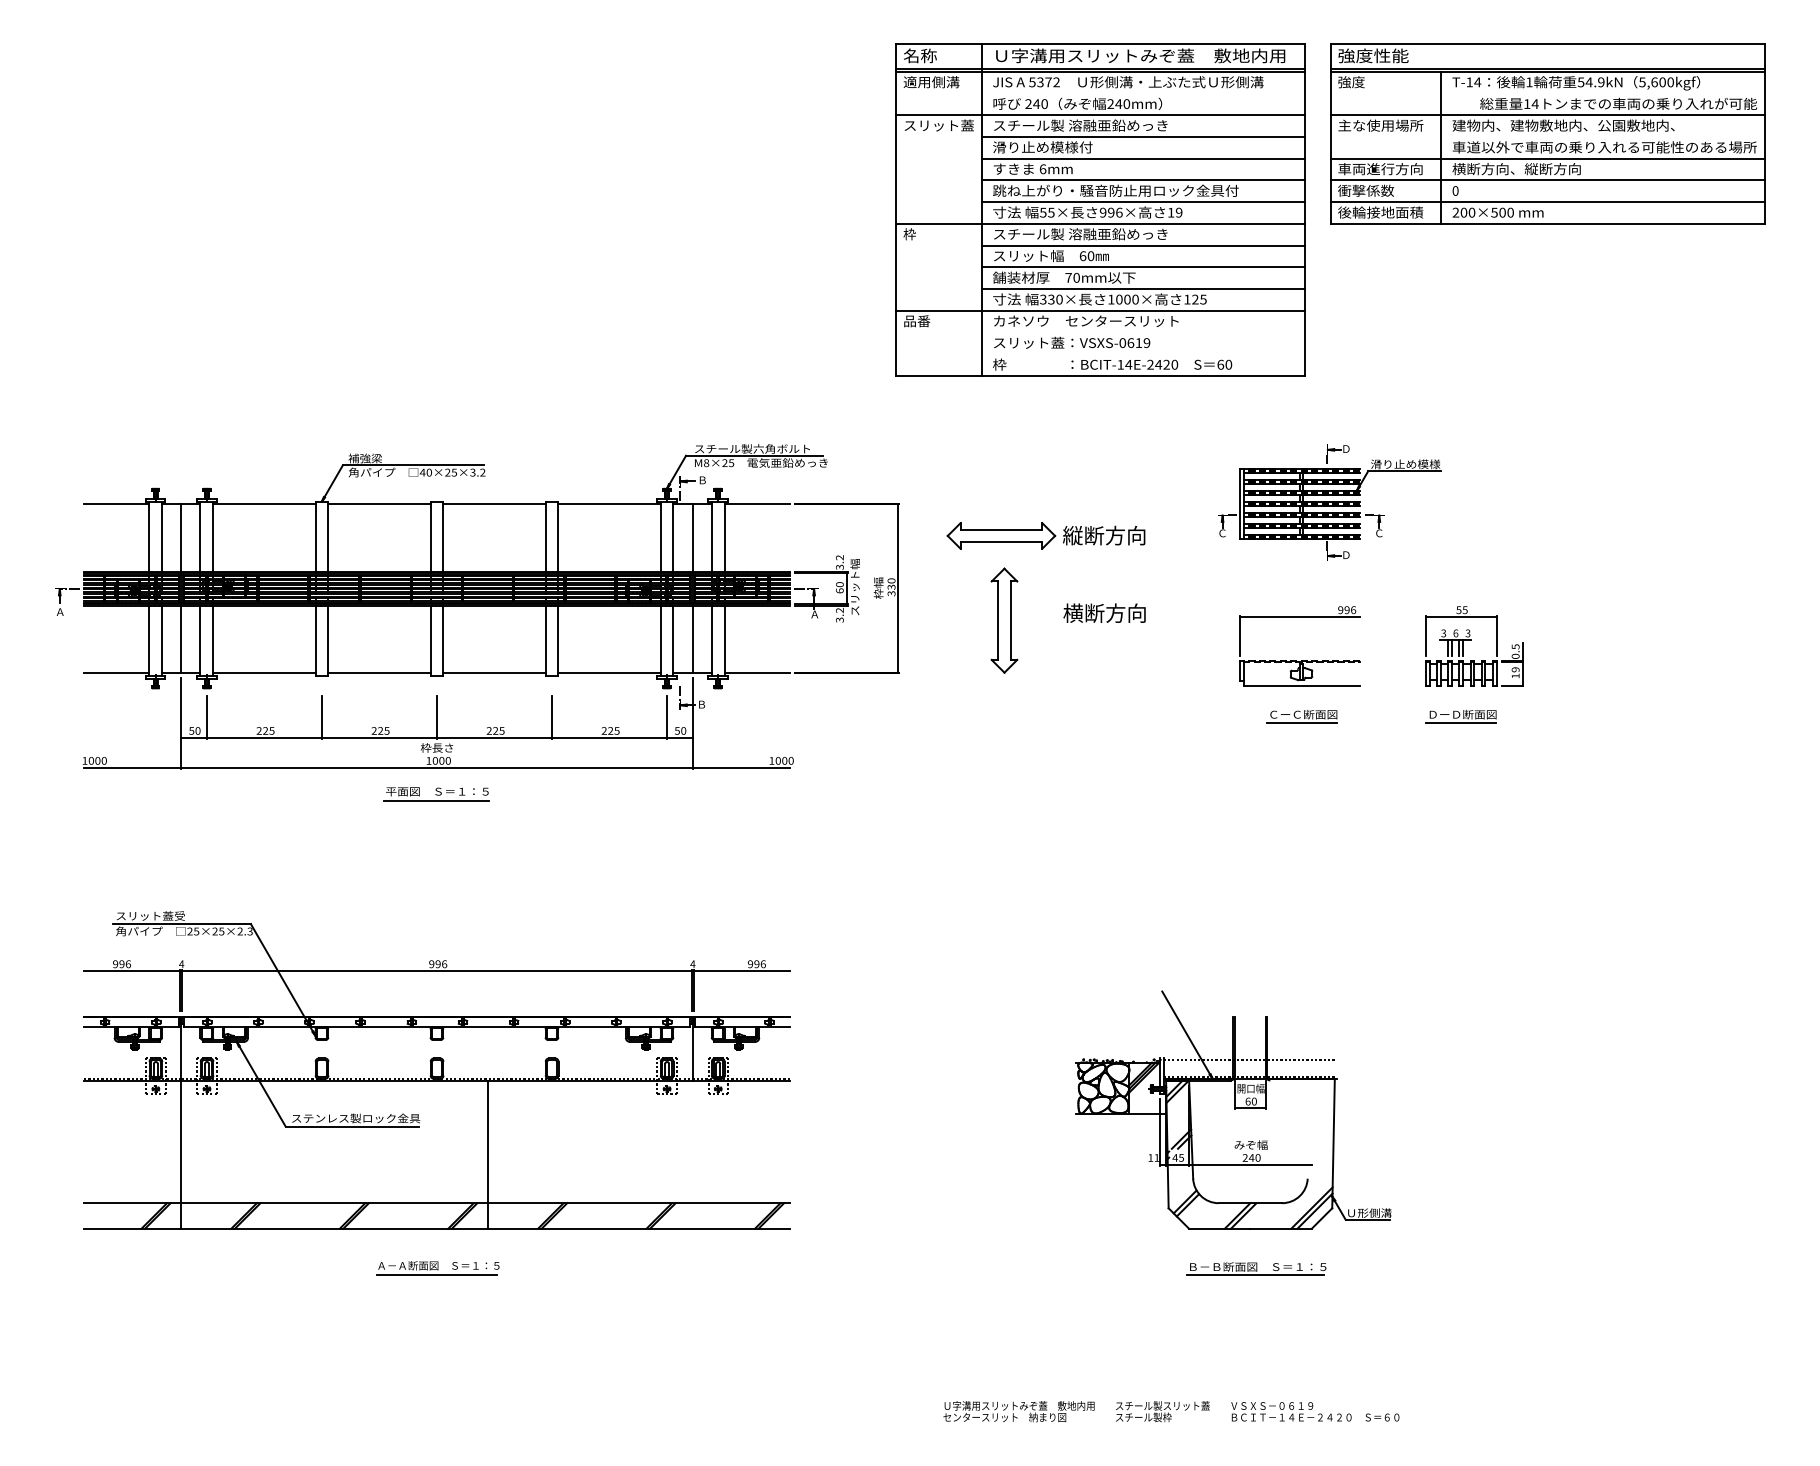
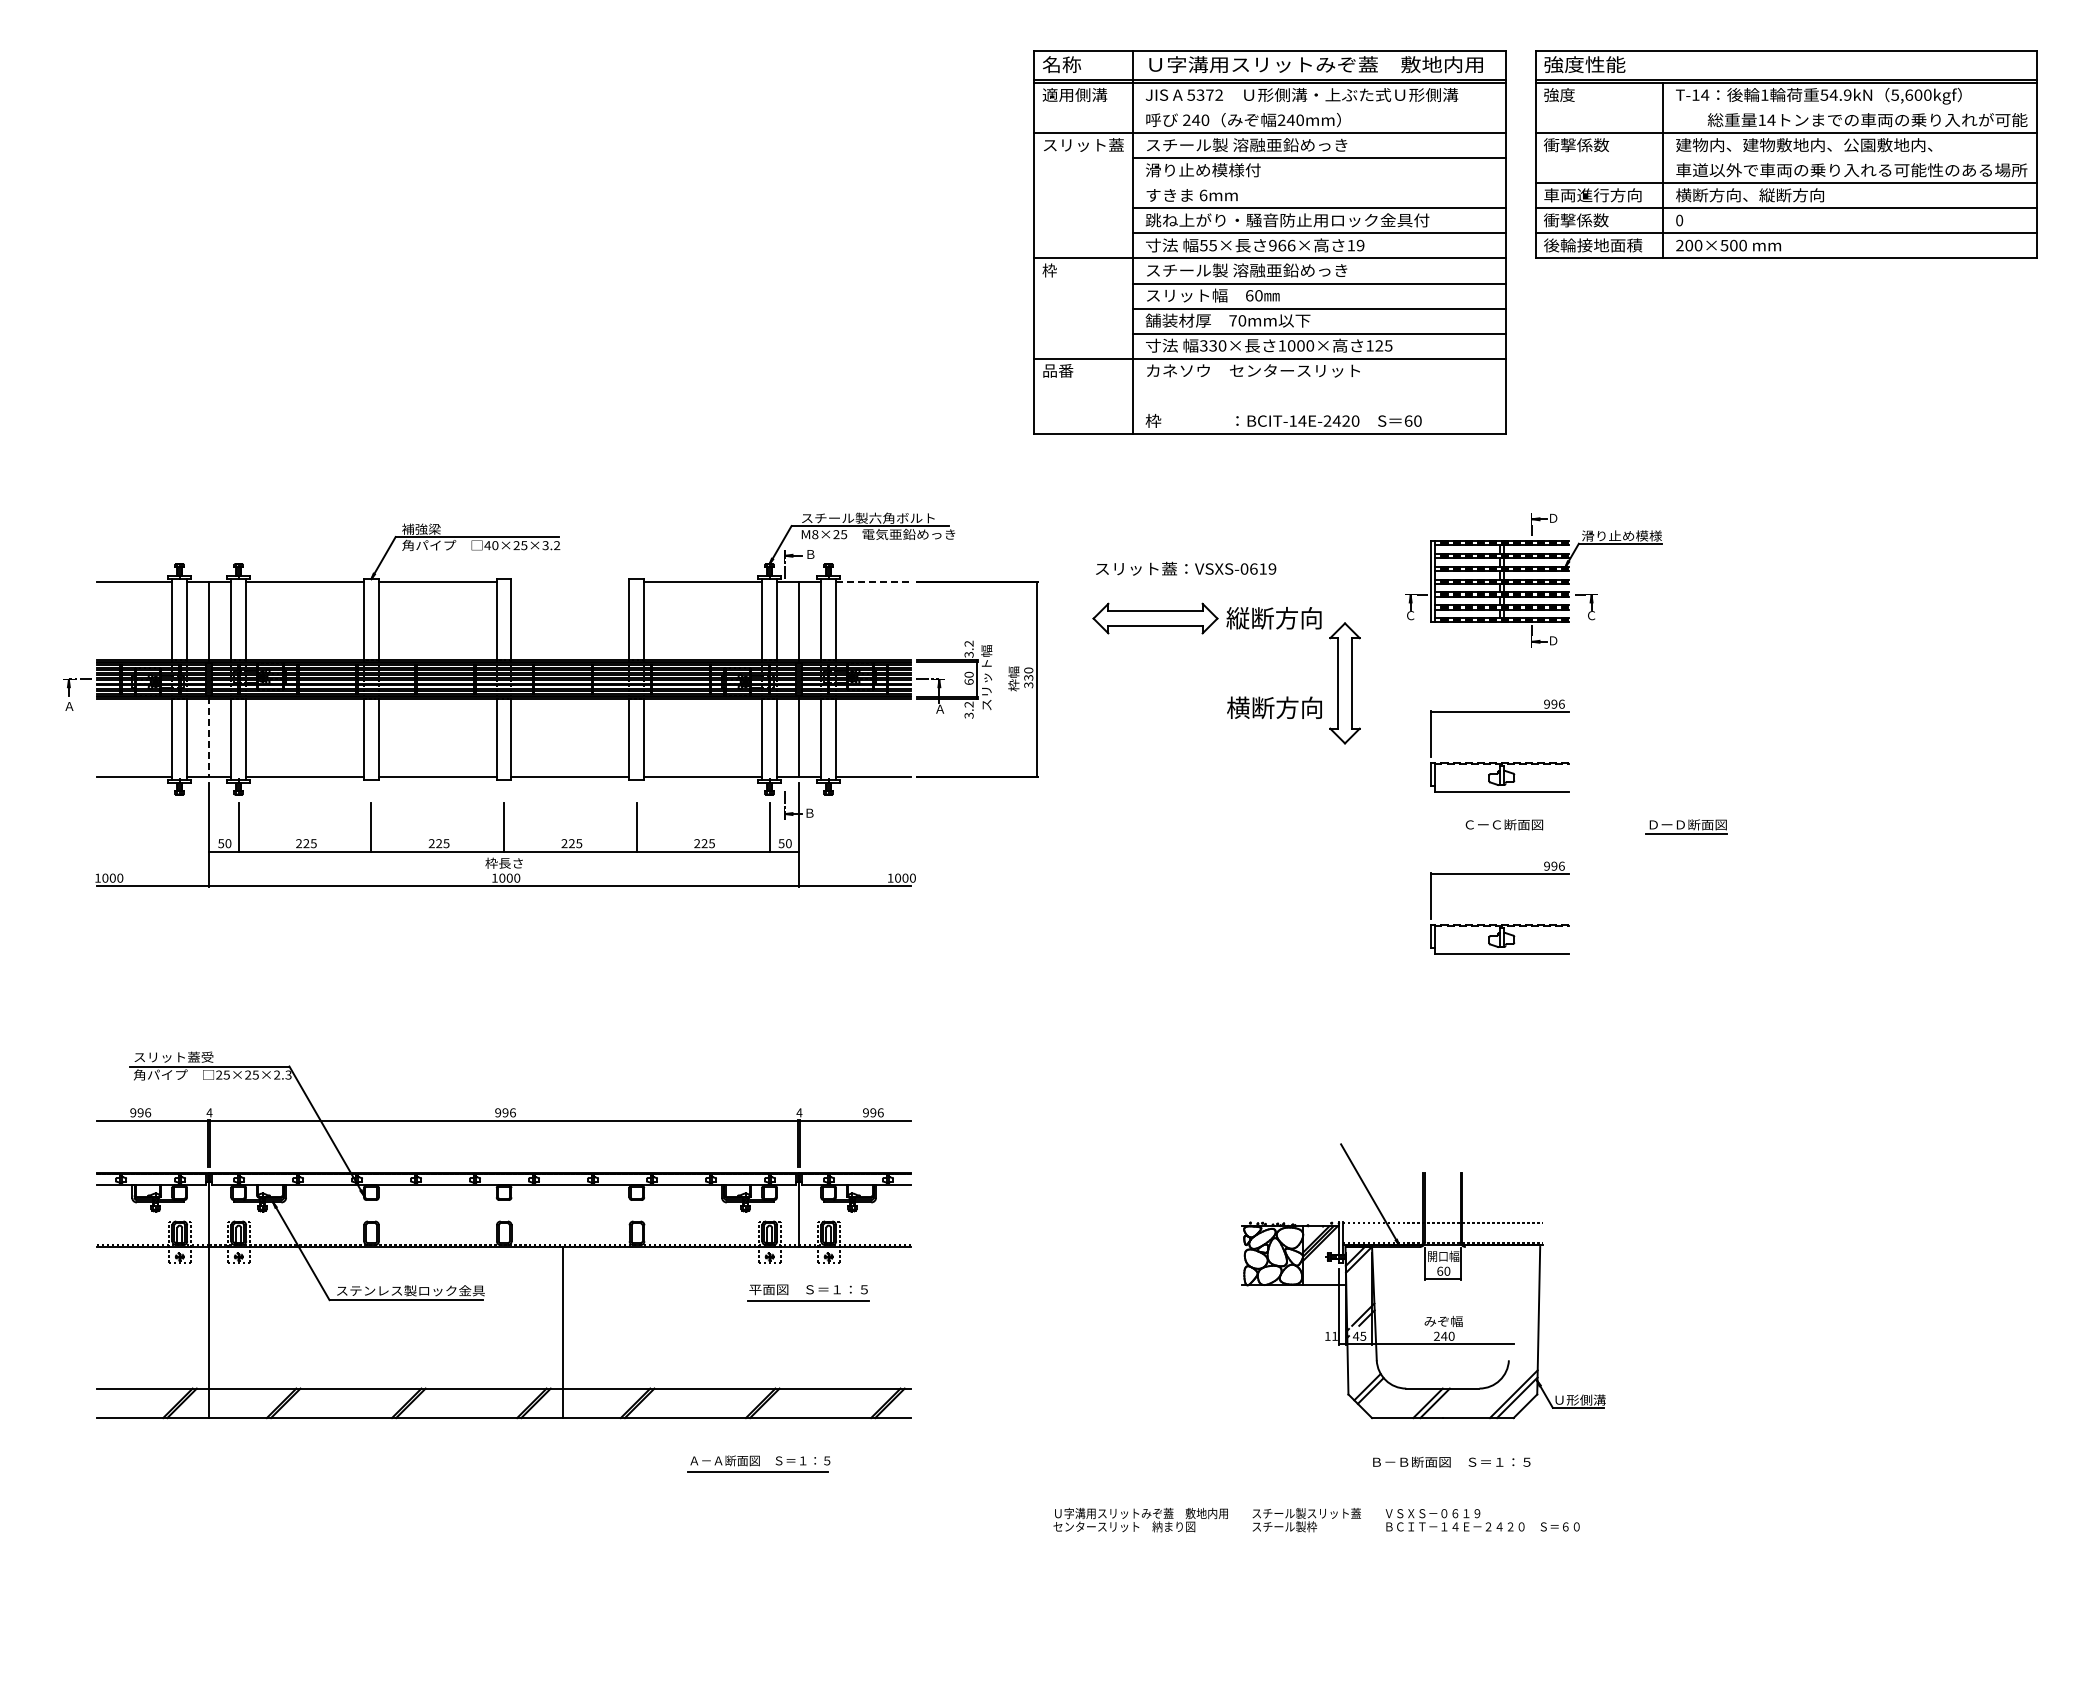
text: (1380, 125) -> (1593, 145), 主な使用場所 -> 衝撃係数
line: (1143, 158) -> (1319, 183), removed
text: (1111, 212) -> (1282, 245), 996× -> 966×
text: (1072, 342) -> (1186, 568), moved
line: (494, 504) -> (570, 582), removed
line: (757, 504) -> (873, 582), solid -> dashed
part: (1004, 620) -> (1344, 683), moved
line: (181, 638) -> (209, 736), solid -> dashed
part: (1471, 640) -> (1697, 739), removed
line: (1301, 723) -> (1501, 834), removed
part: (437, 794) -> (808, 1292), moved
part: (1301, 801) -> (1501, 924), added
part: (437, 1268) -> (758, 1463), moved
line: (1255, 1275) -> (1448, 1471), removed
text: (1171, 1411) -> (1316, 1520), moved

